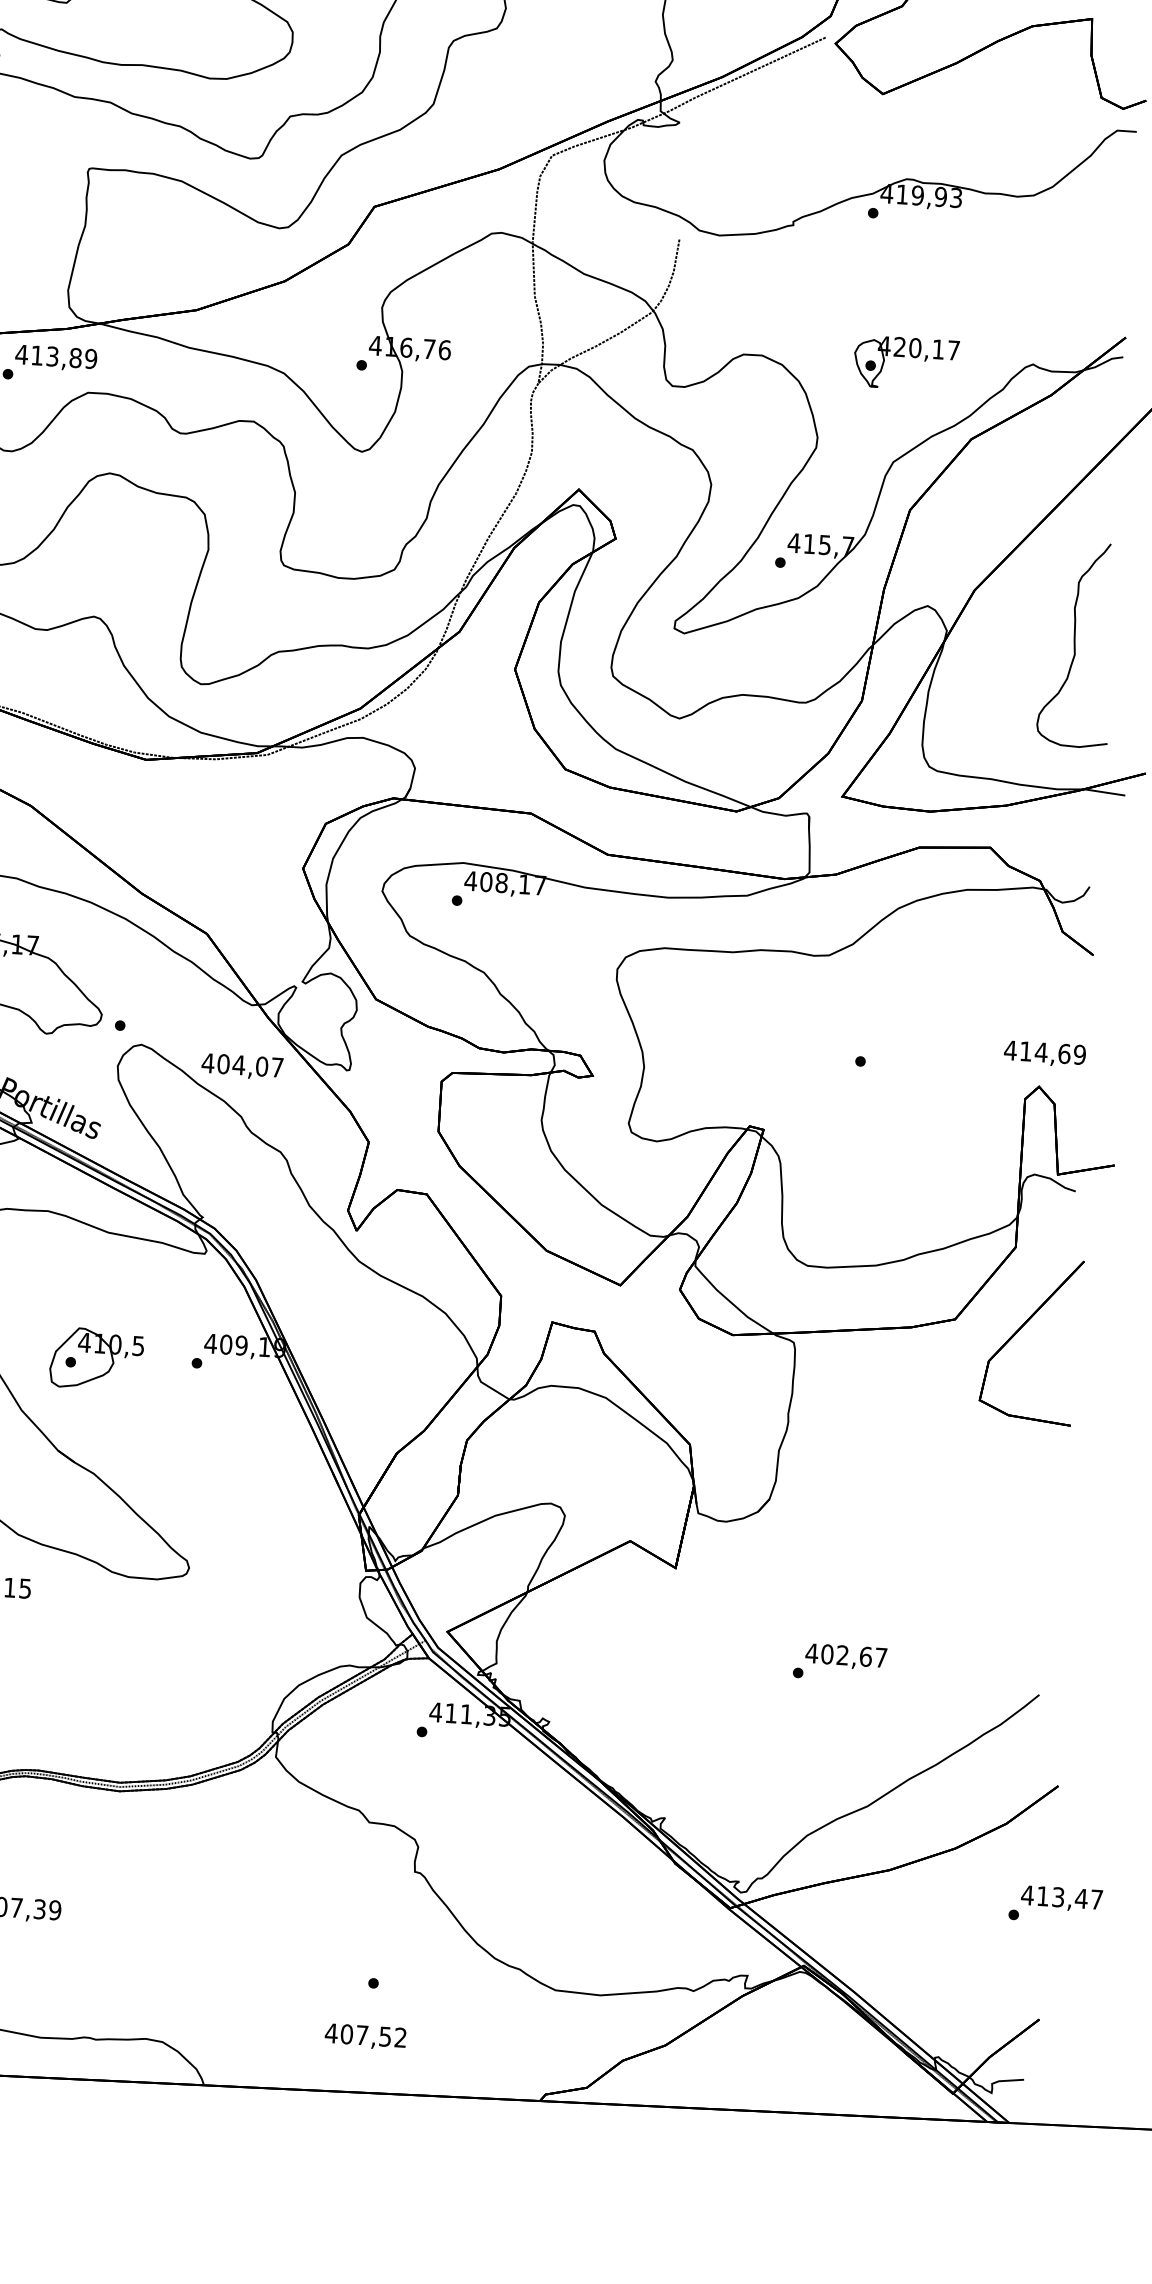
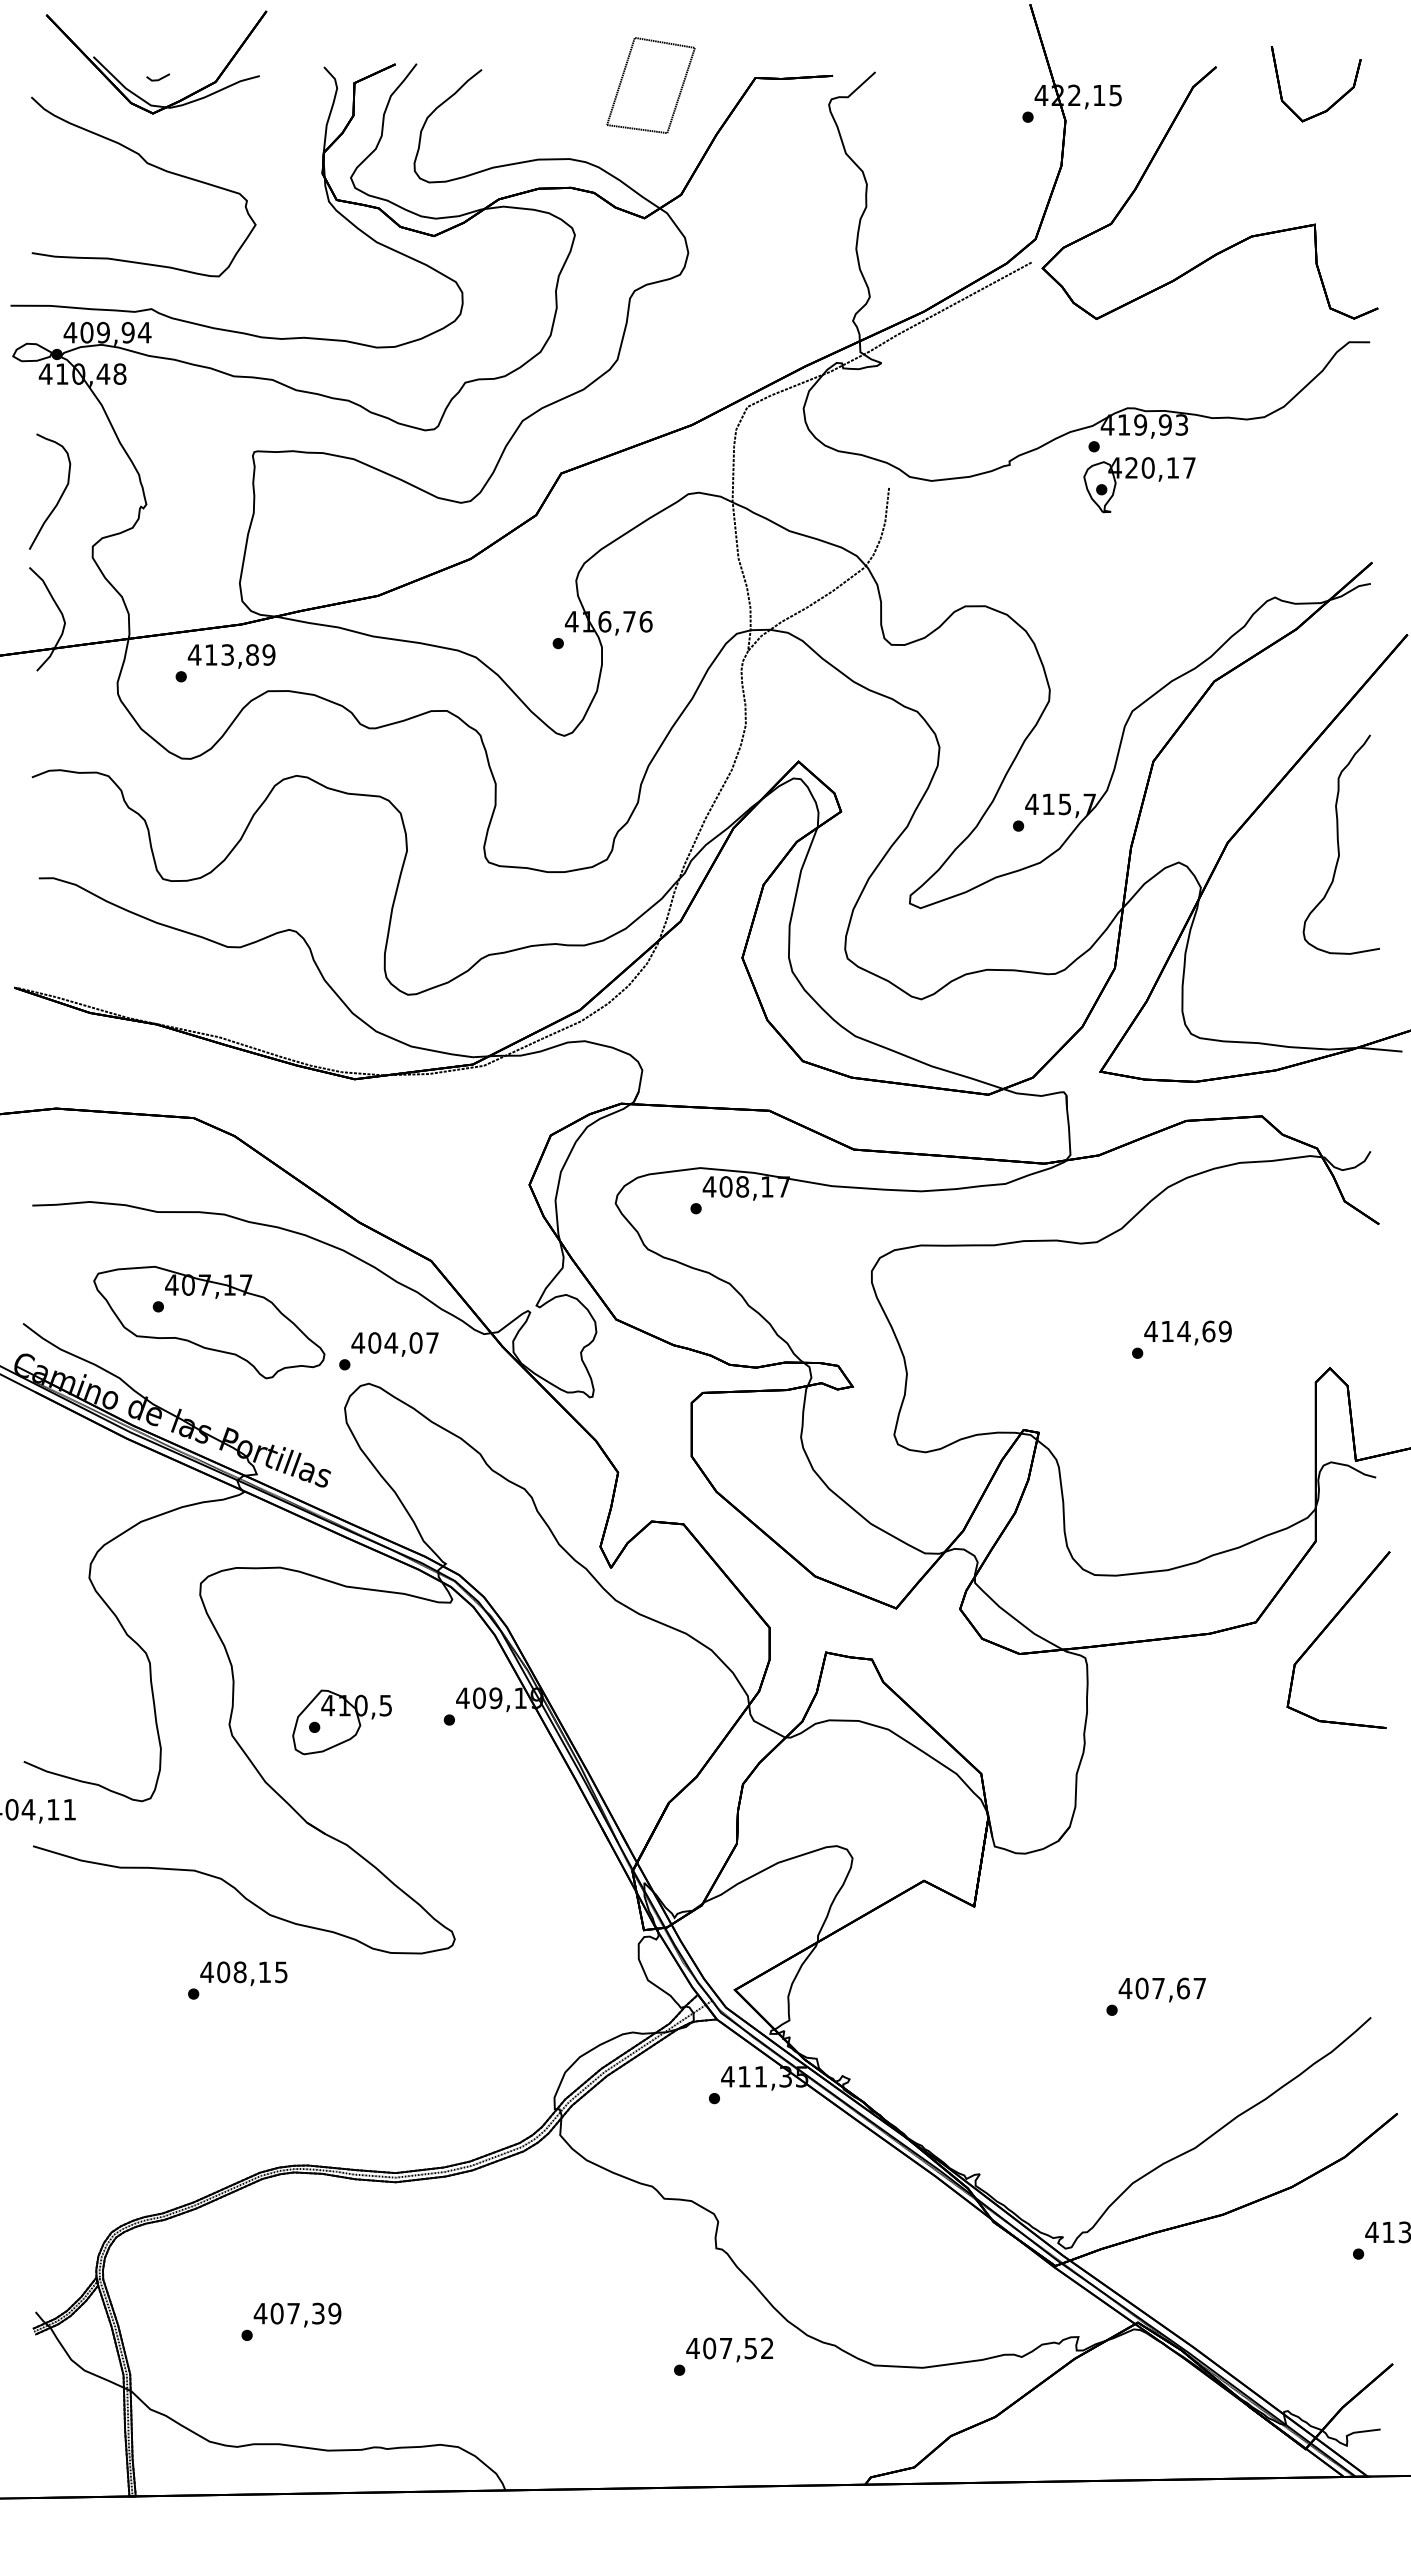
part: (904, 357) -> (1137, 478), moved
curve: (1075, 644) -> (1339, 844), moved
text: (1044, 1053) -> (1187, 1332), moved
text: (241, 1066) -> (394, 1344), moved
text: (842, 1654) -> (1158, 1987), 402,67 -> 407,67
text: (365, 2036) -> (729, 2349), moved

